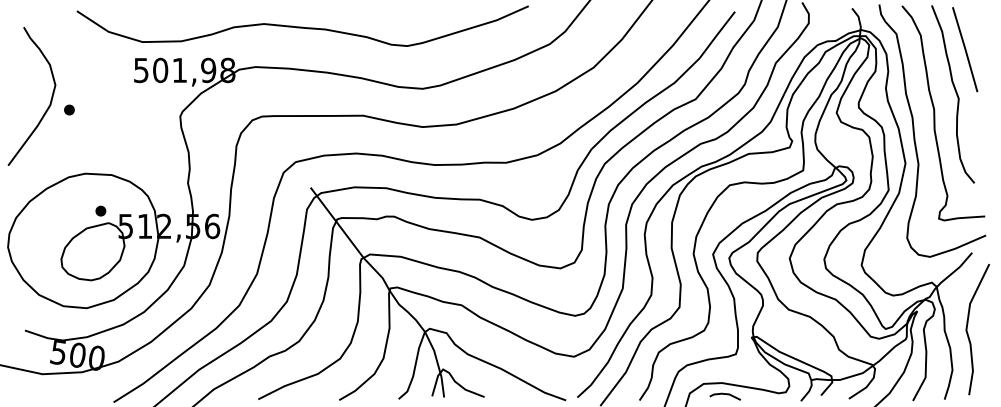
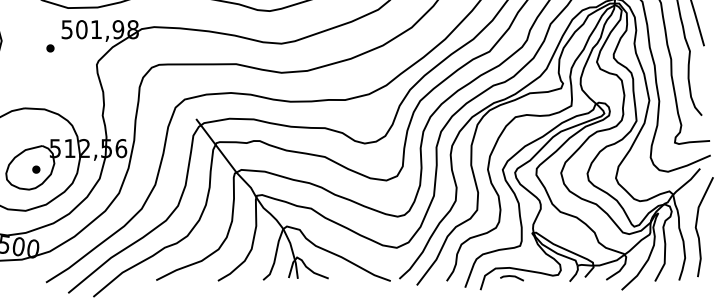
part: (69, 109) -> (50, 48), moved
part: (100, 210) -> (36, 169), moved

